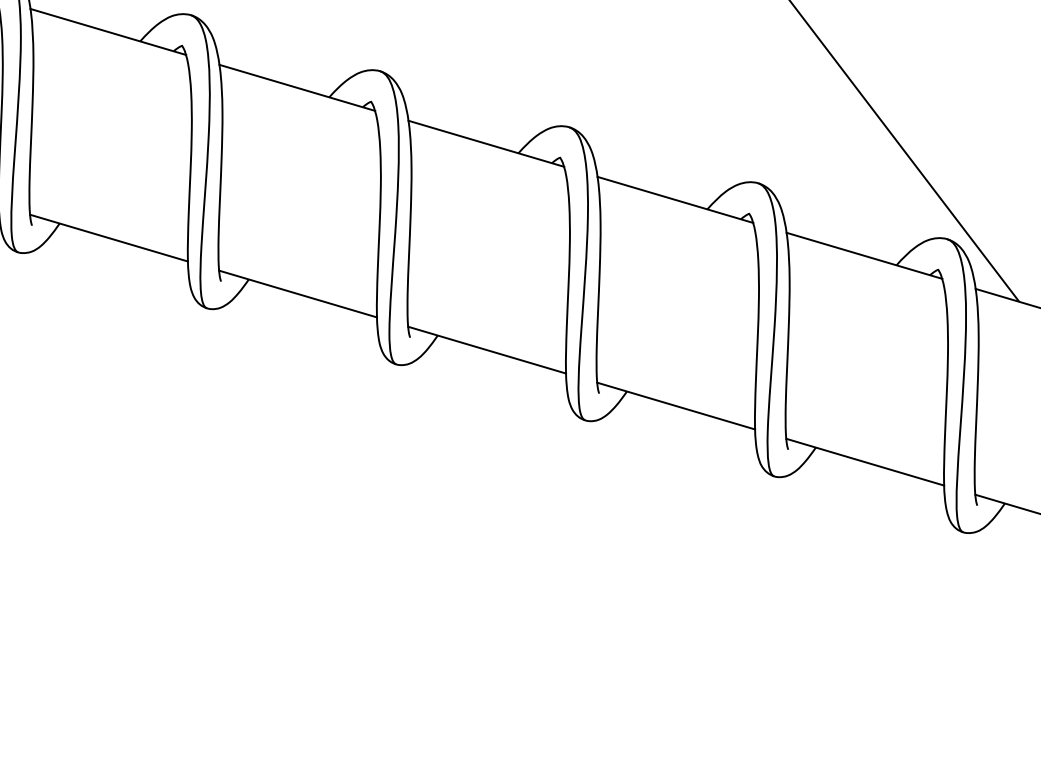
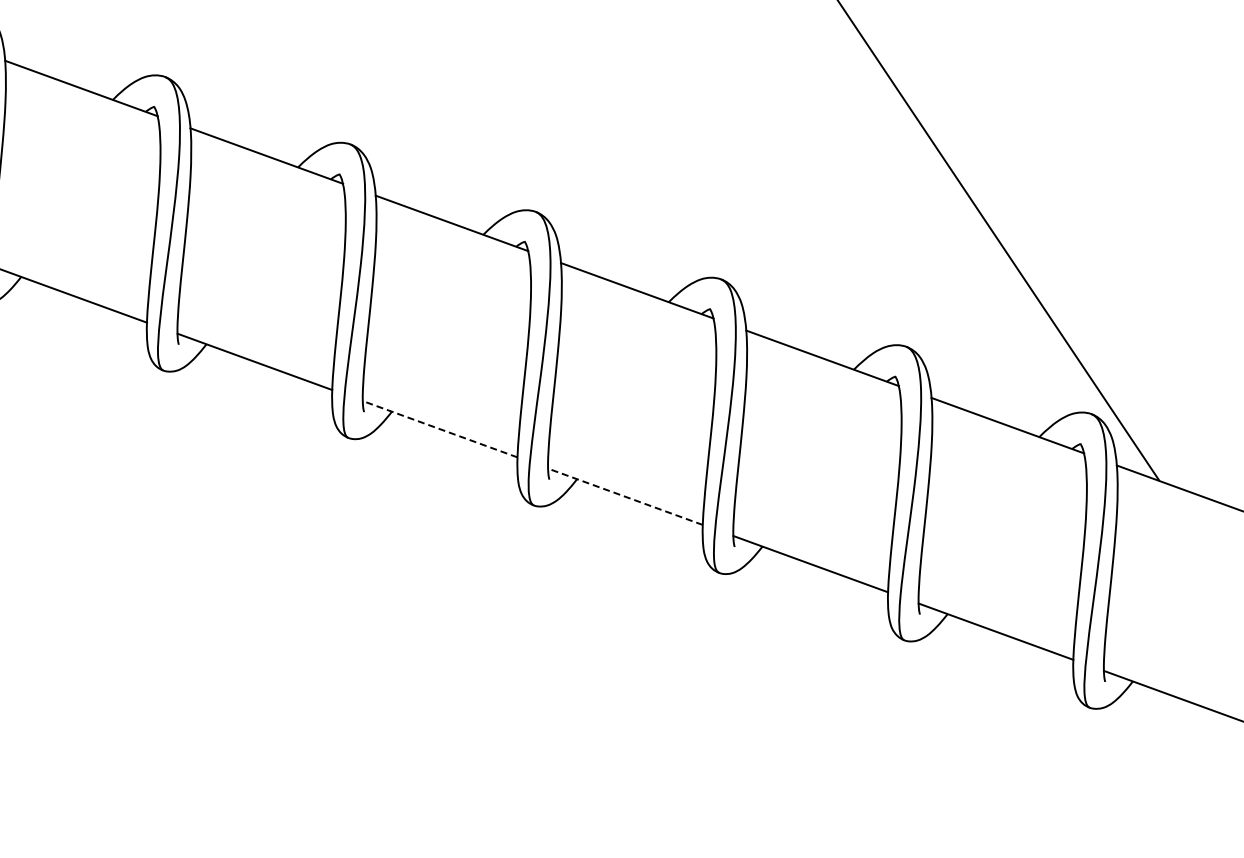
line: (297, 294) -> (439, 429), solid -> dashed
line: (487, 349) -> (625, 496), solid -> dashed

